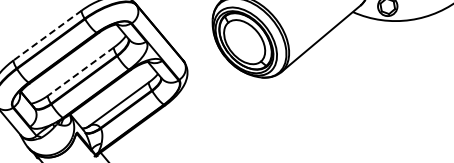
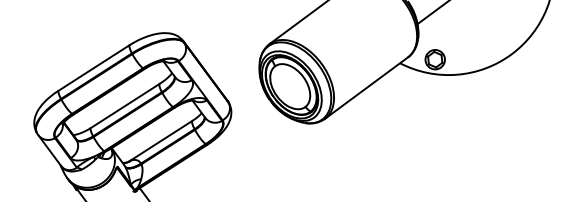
line: (47, 36) -> (93, 68), dashed -> solid
line: (81, 71) -> (125, 106), dashed -> solid

